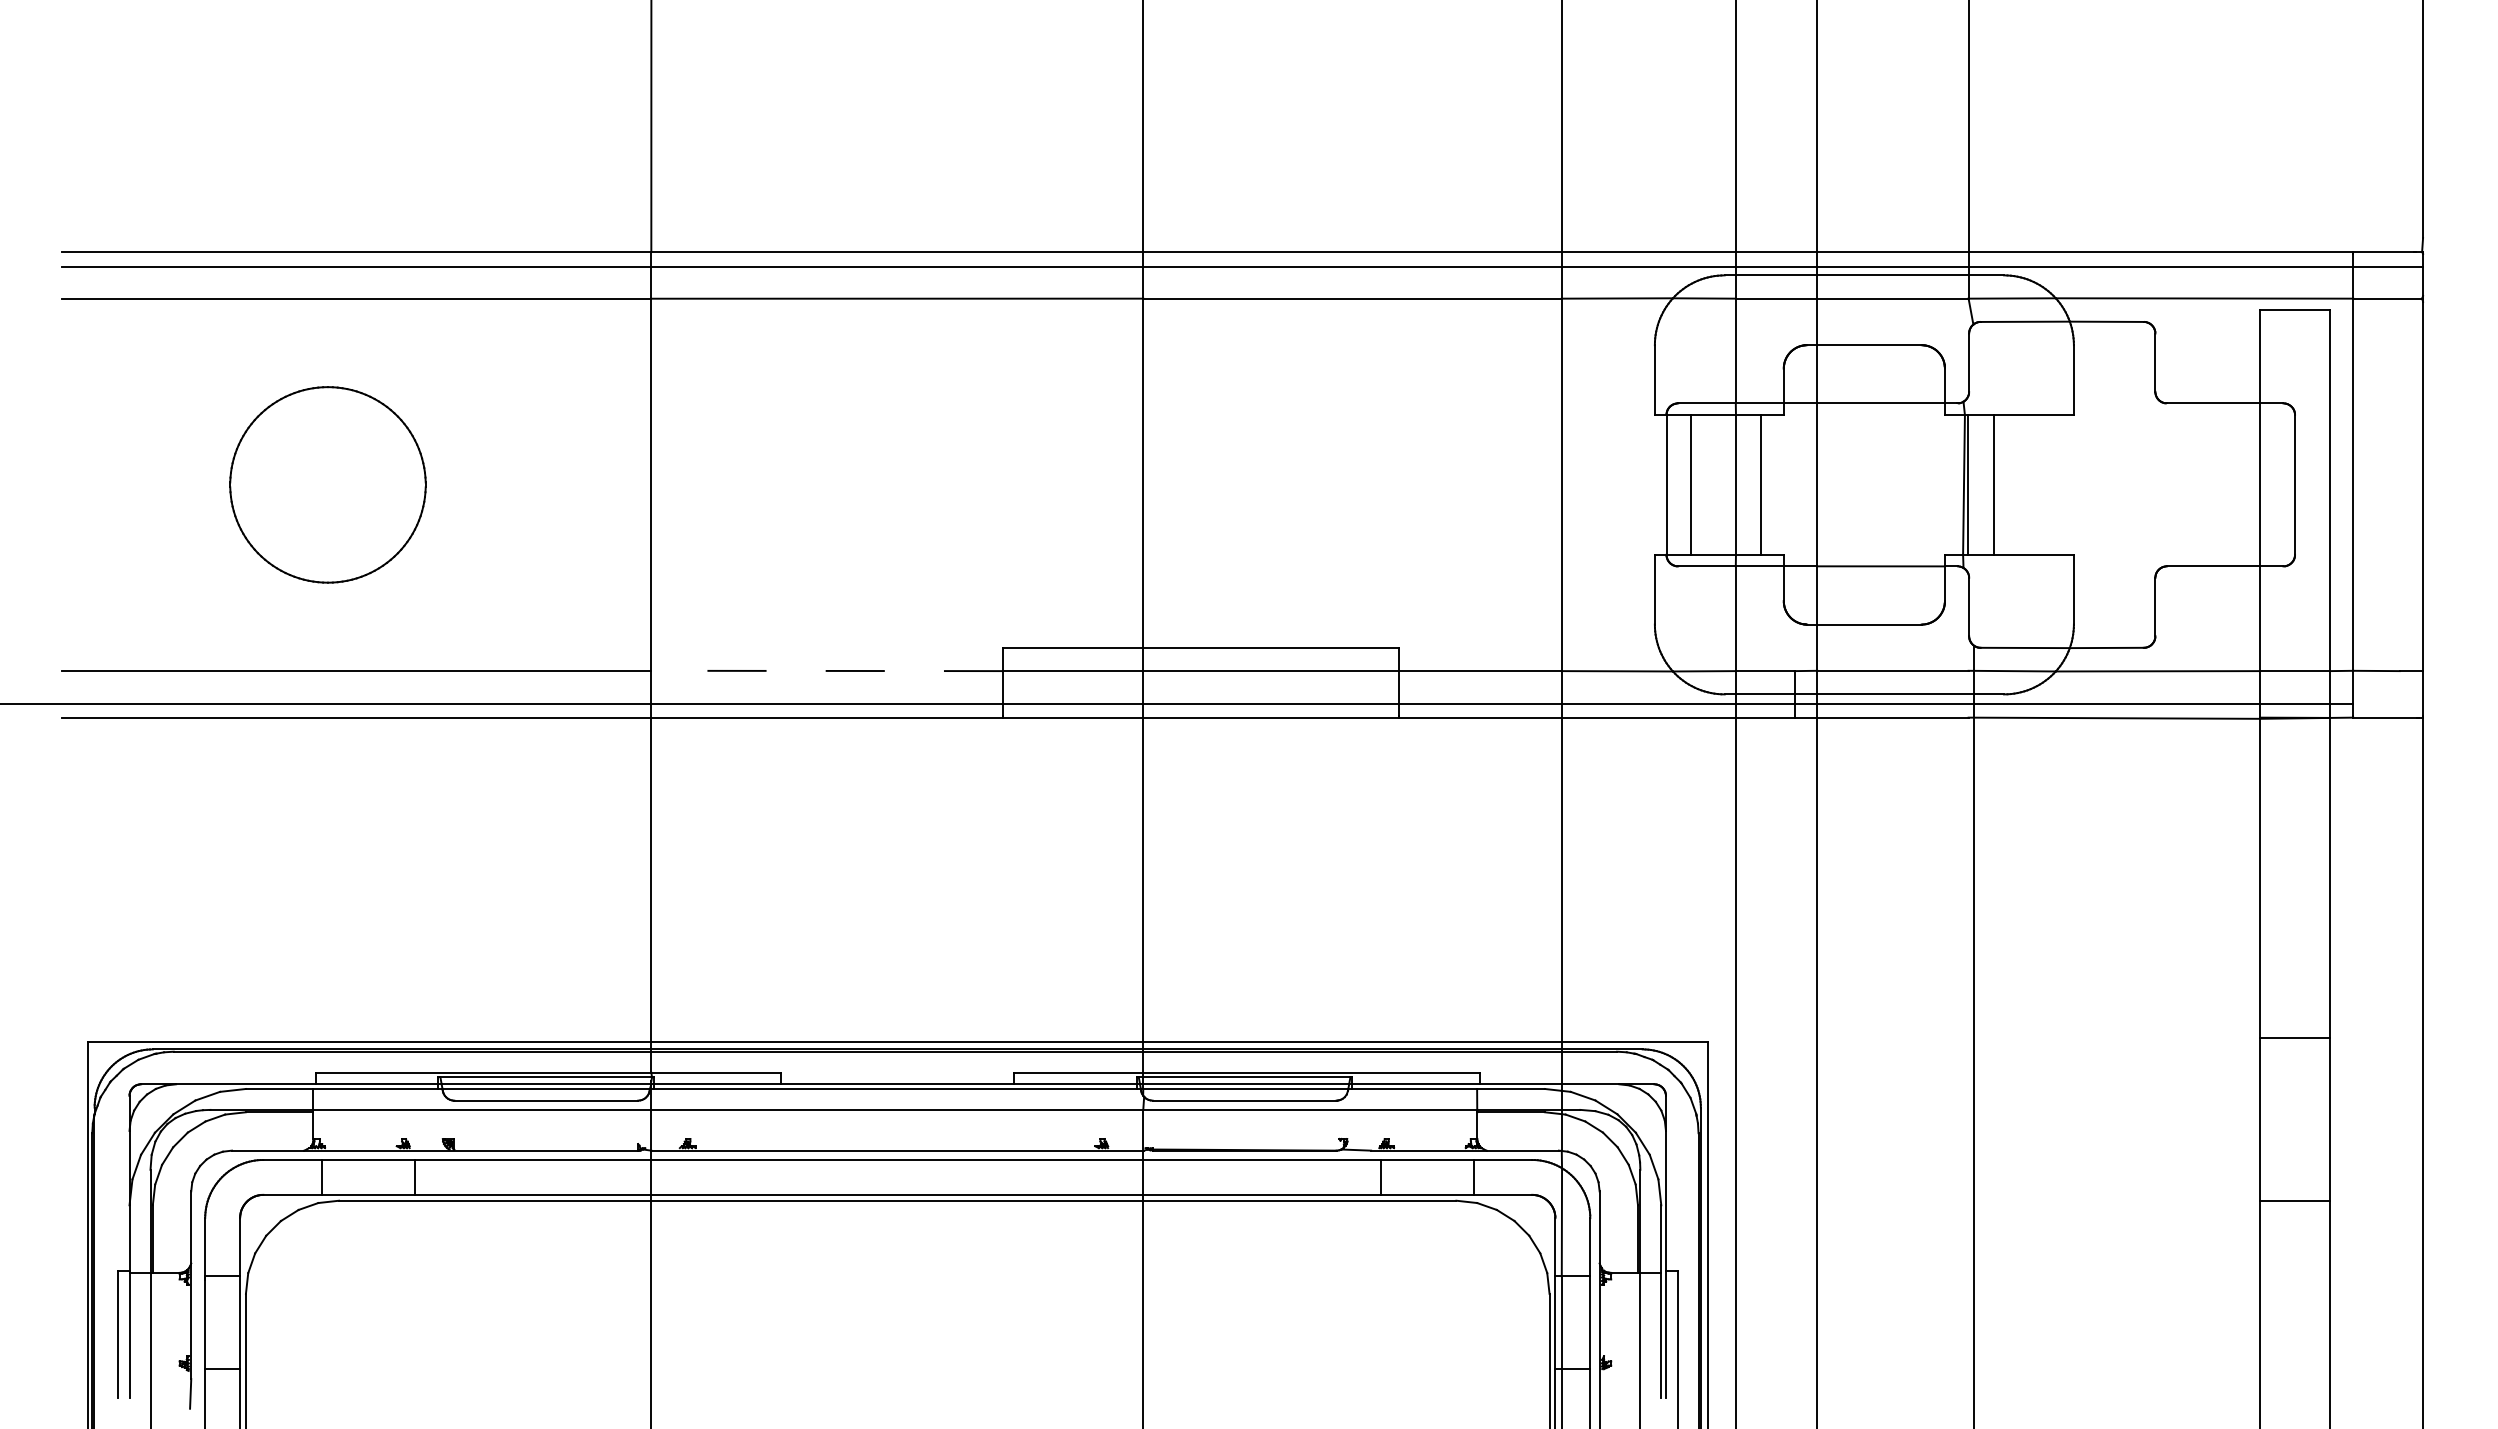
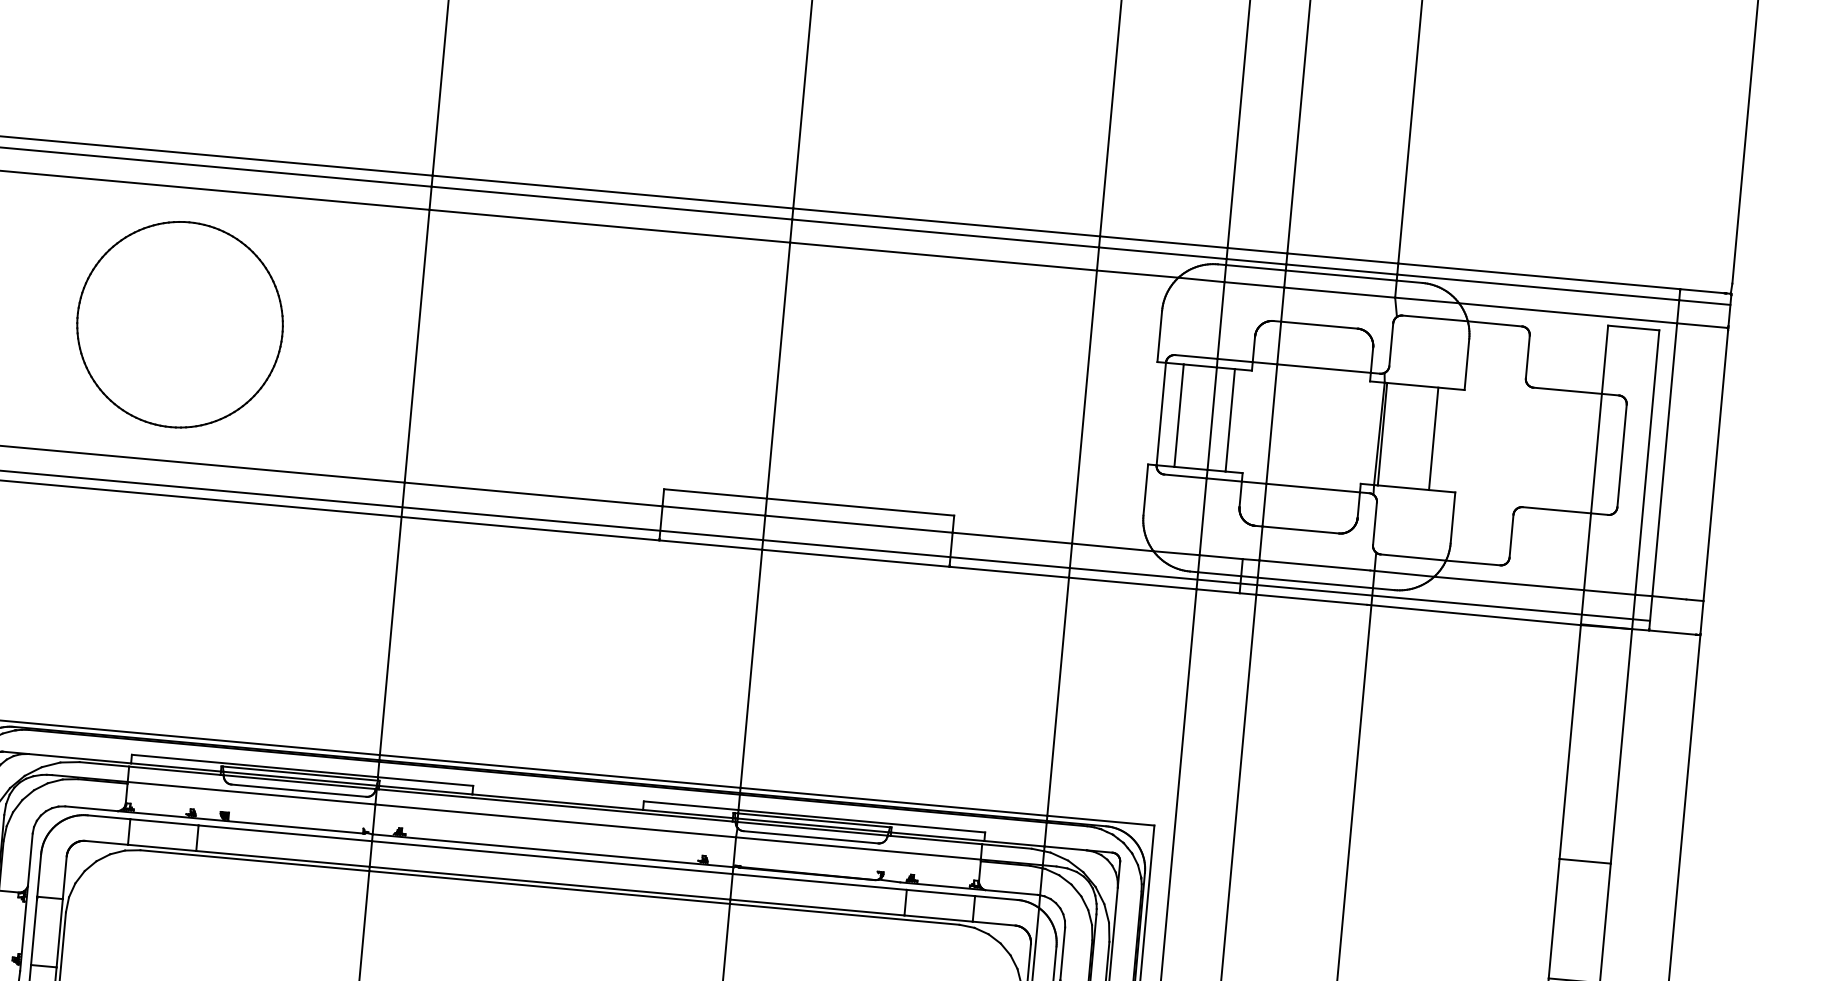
part: (327, 484) -> (179, 324), size x1.43
line: (1994, 484) -> (1434, 438), moved
line: (827, 670) -> (533, 494), dashed -> solid

